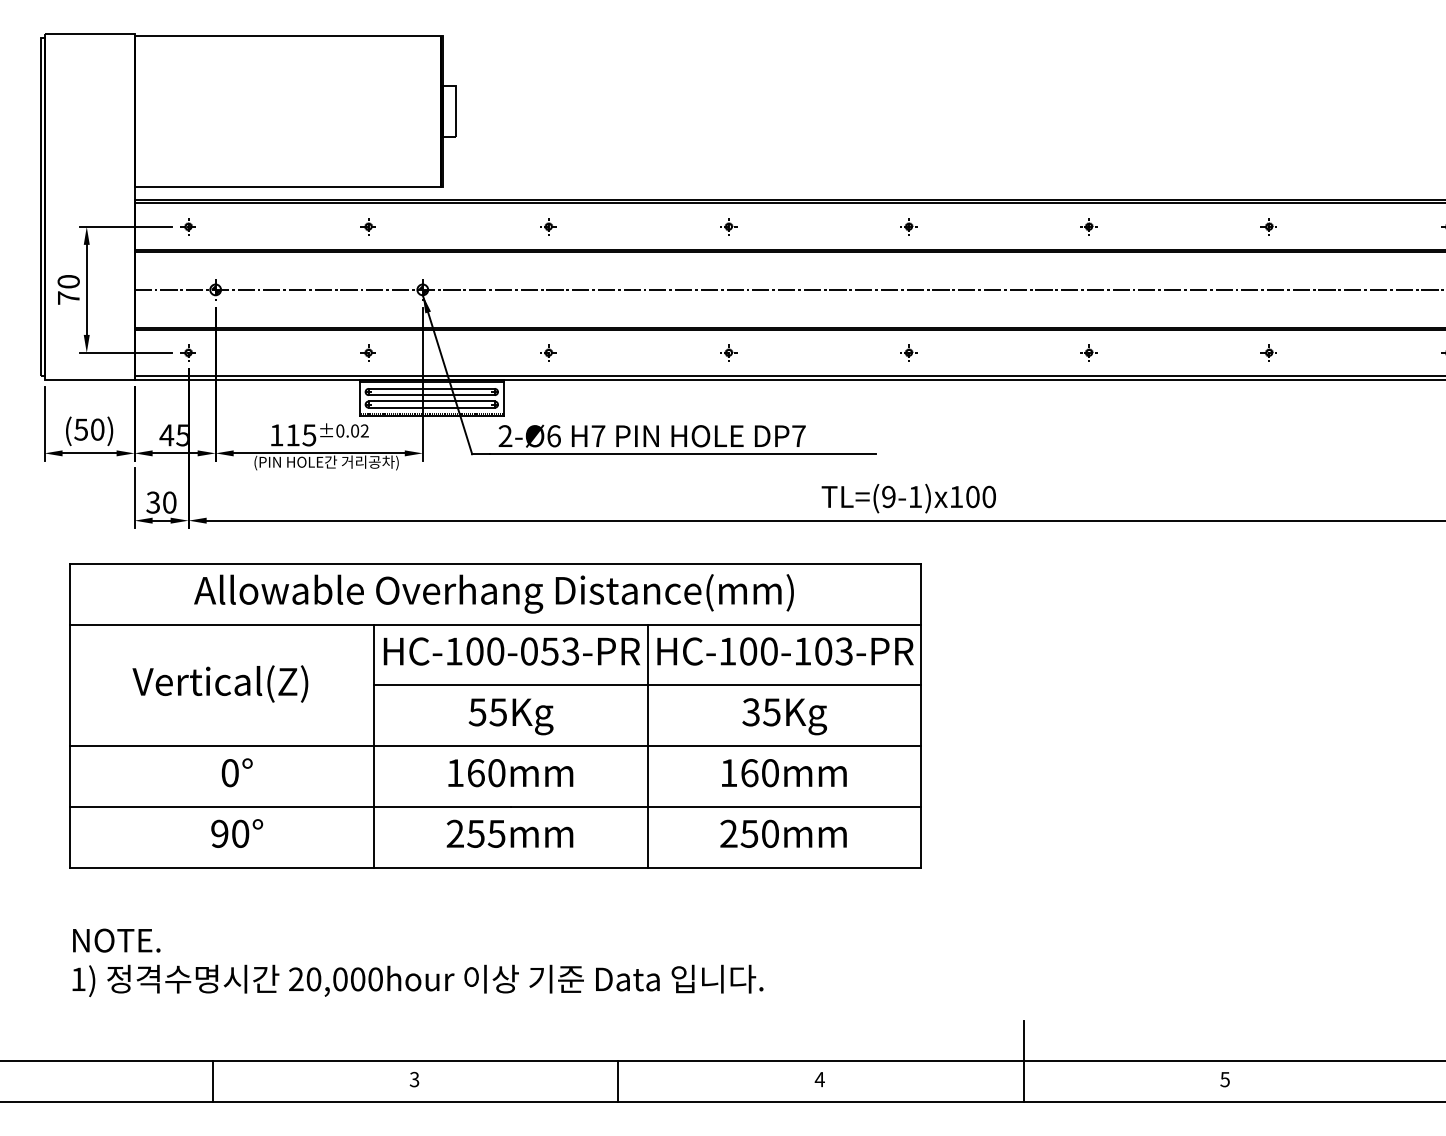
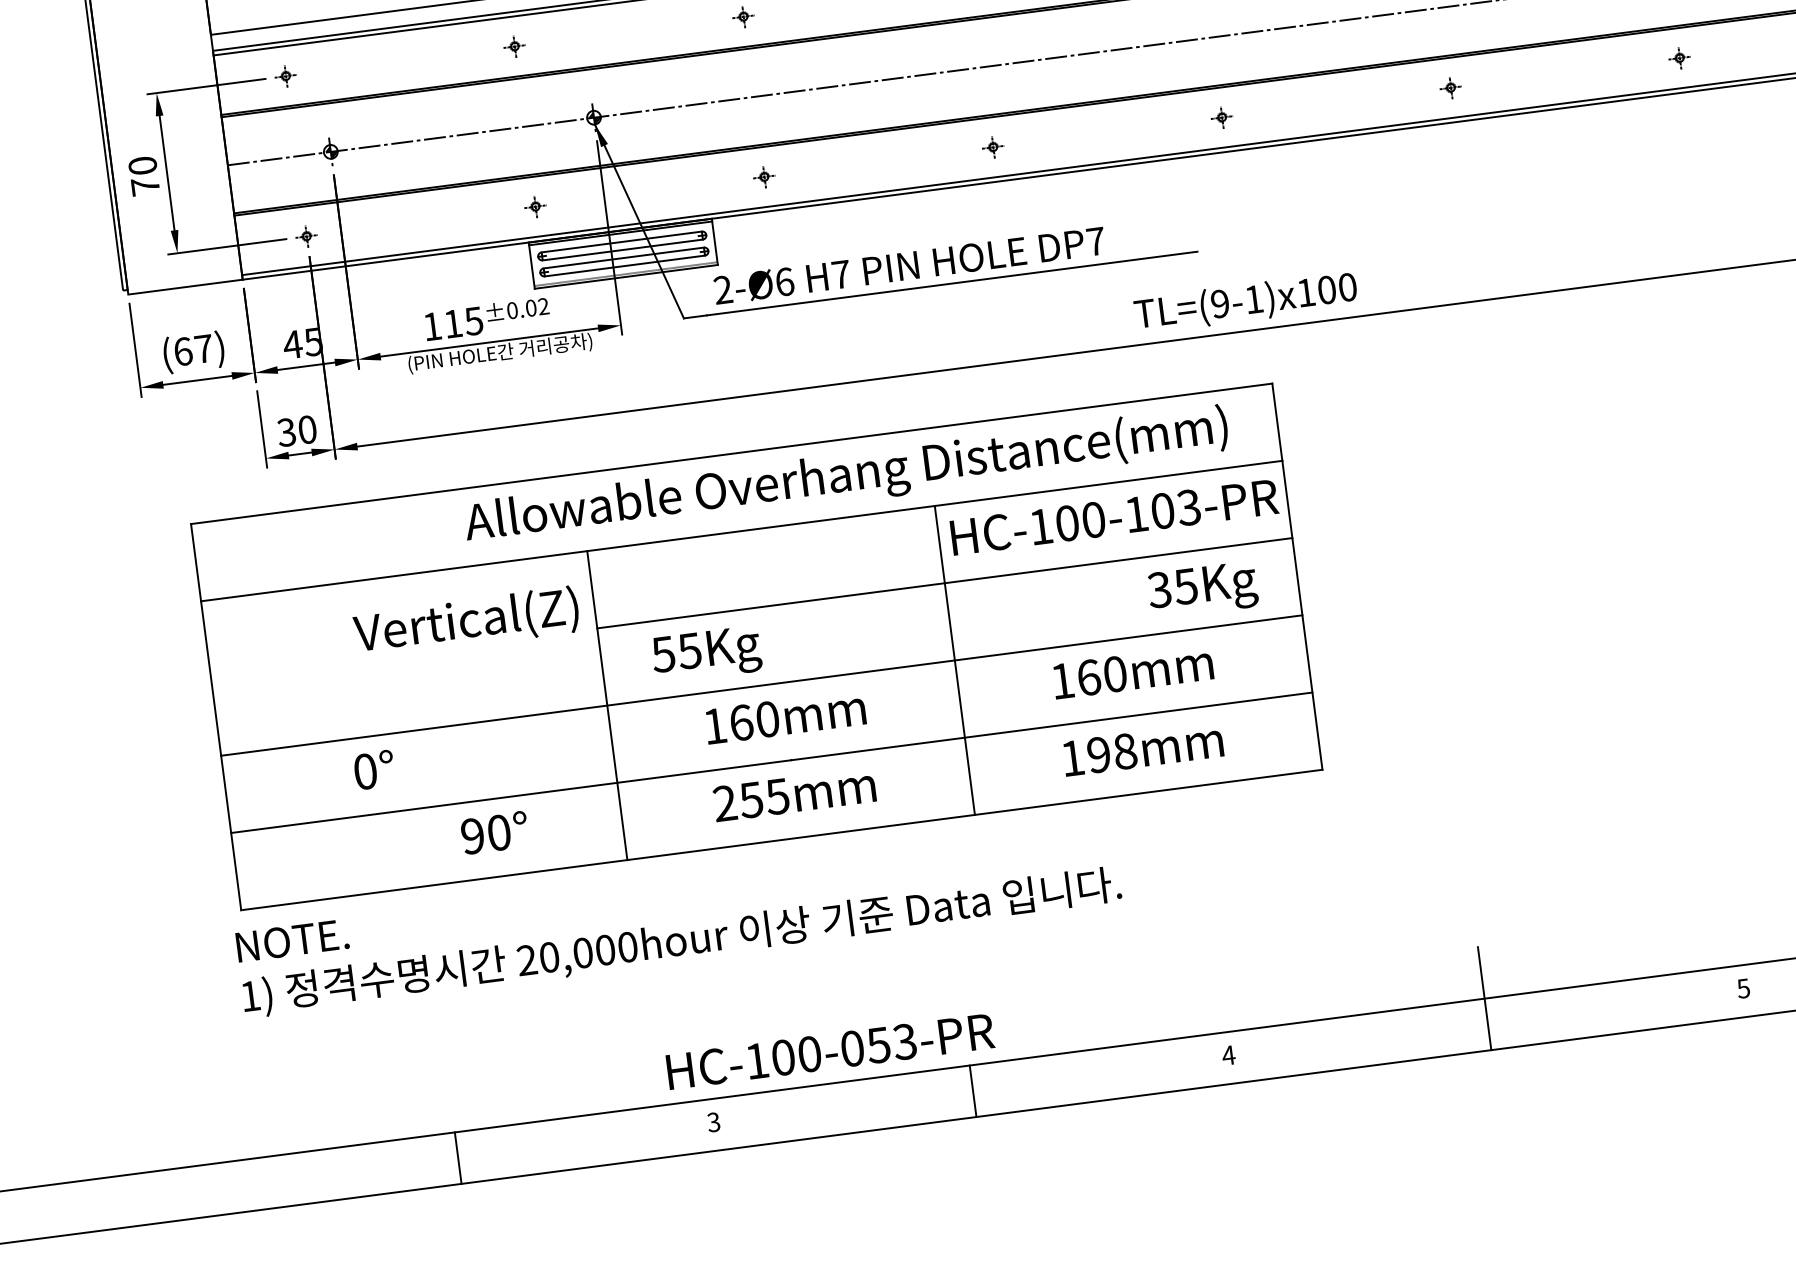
text: (89, 429) -> (193, 350), (50) -> (67)
text: (493, 593) -> (845, 477), moved
text: (511, 651) -> (829, 1051), moved
text: (220, 683) -> (466, 622), moved
text: (510, 716) -> (705, 654), moved
text: (784, 716) -> (1202, 589), moved
text: (236, 772) -> (373, 769), moved
text: (237, 833) -> (495, 832), moved
text: (749, 833) -> (1098, 754), 250mm -> 198mm
text: (417, 962) -> (678, 918), moved

